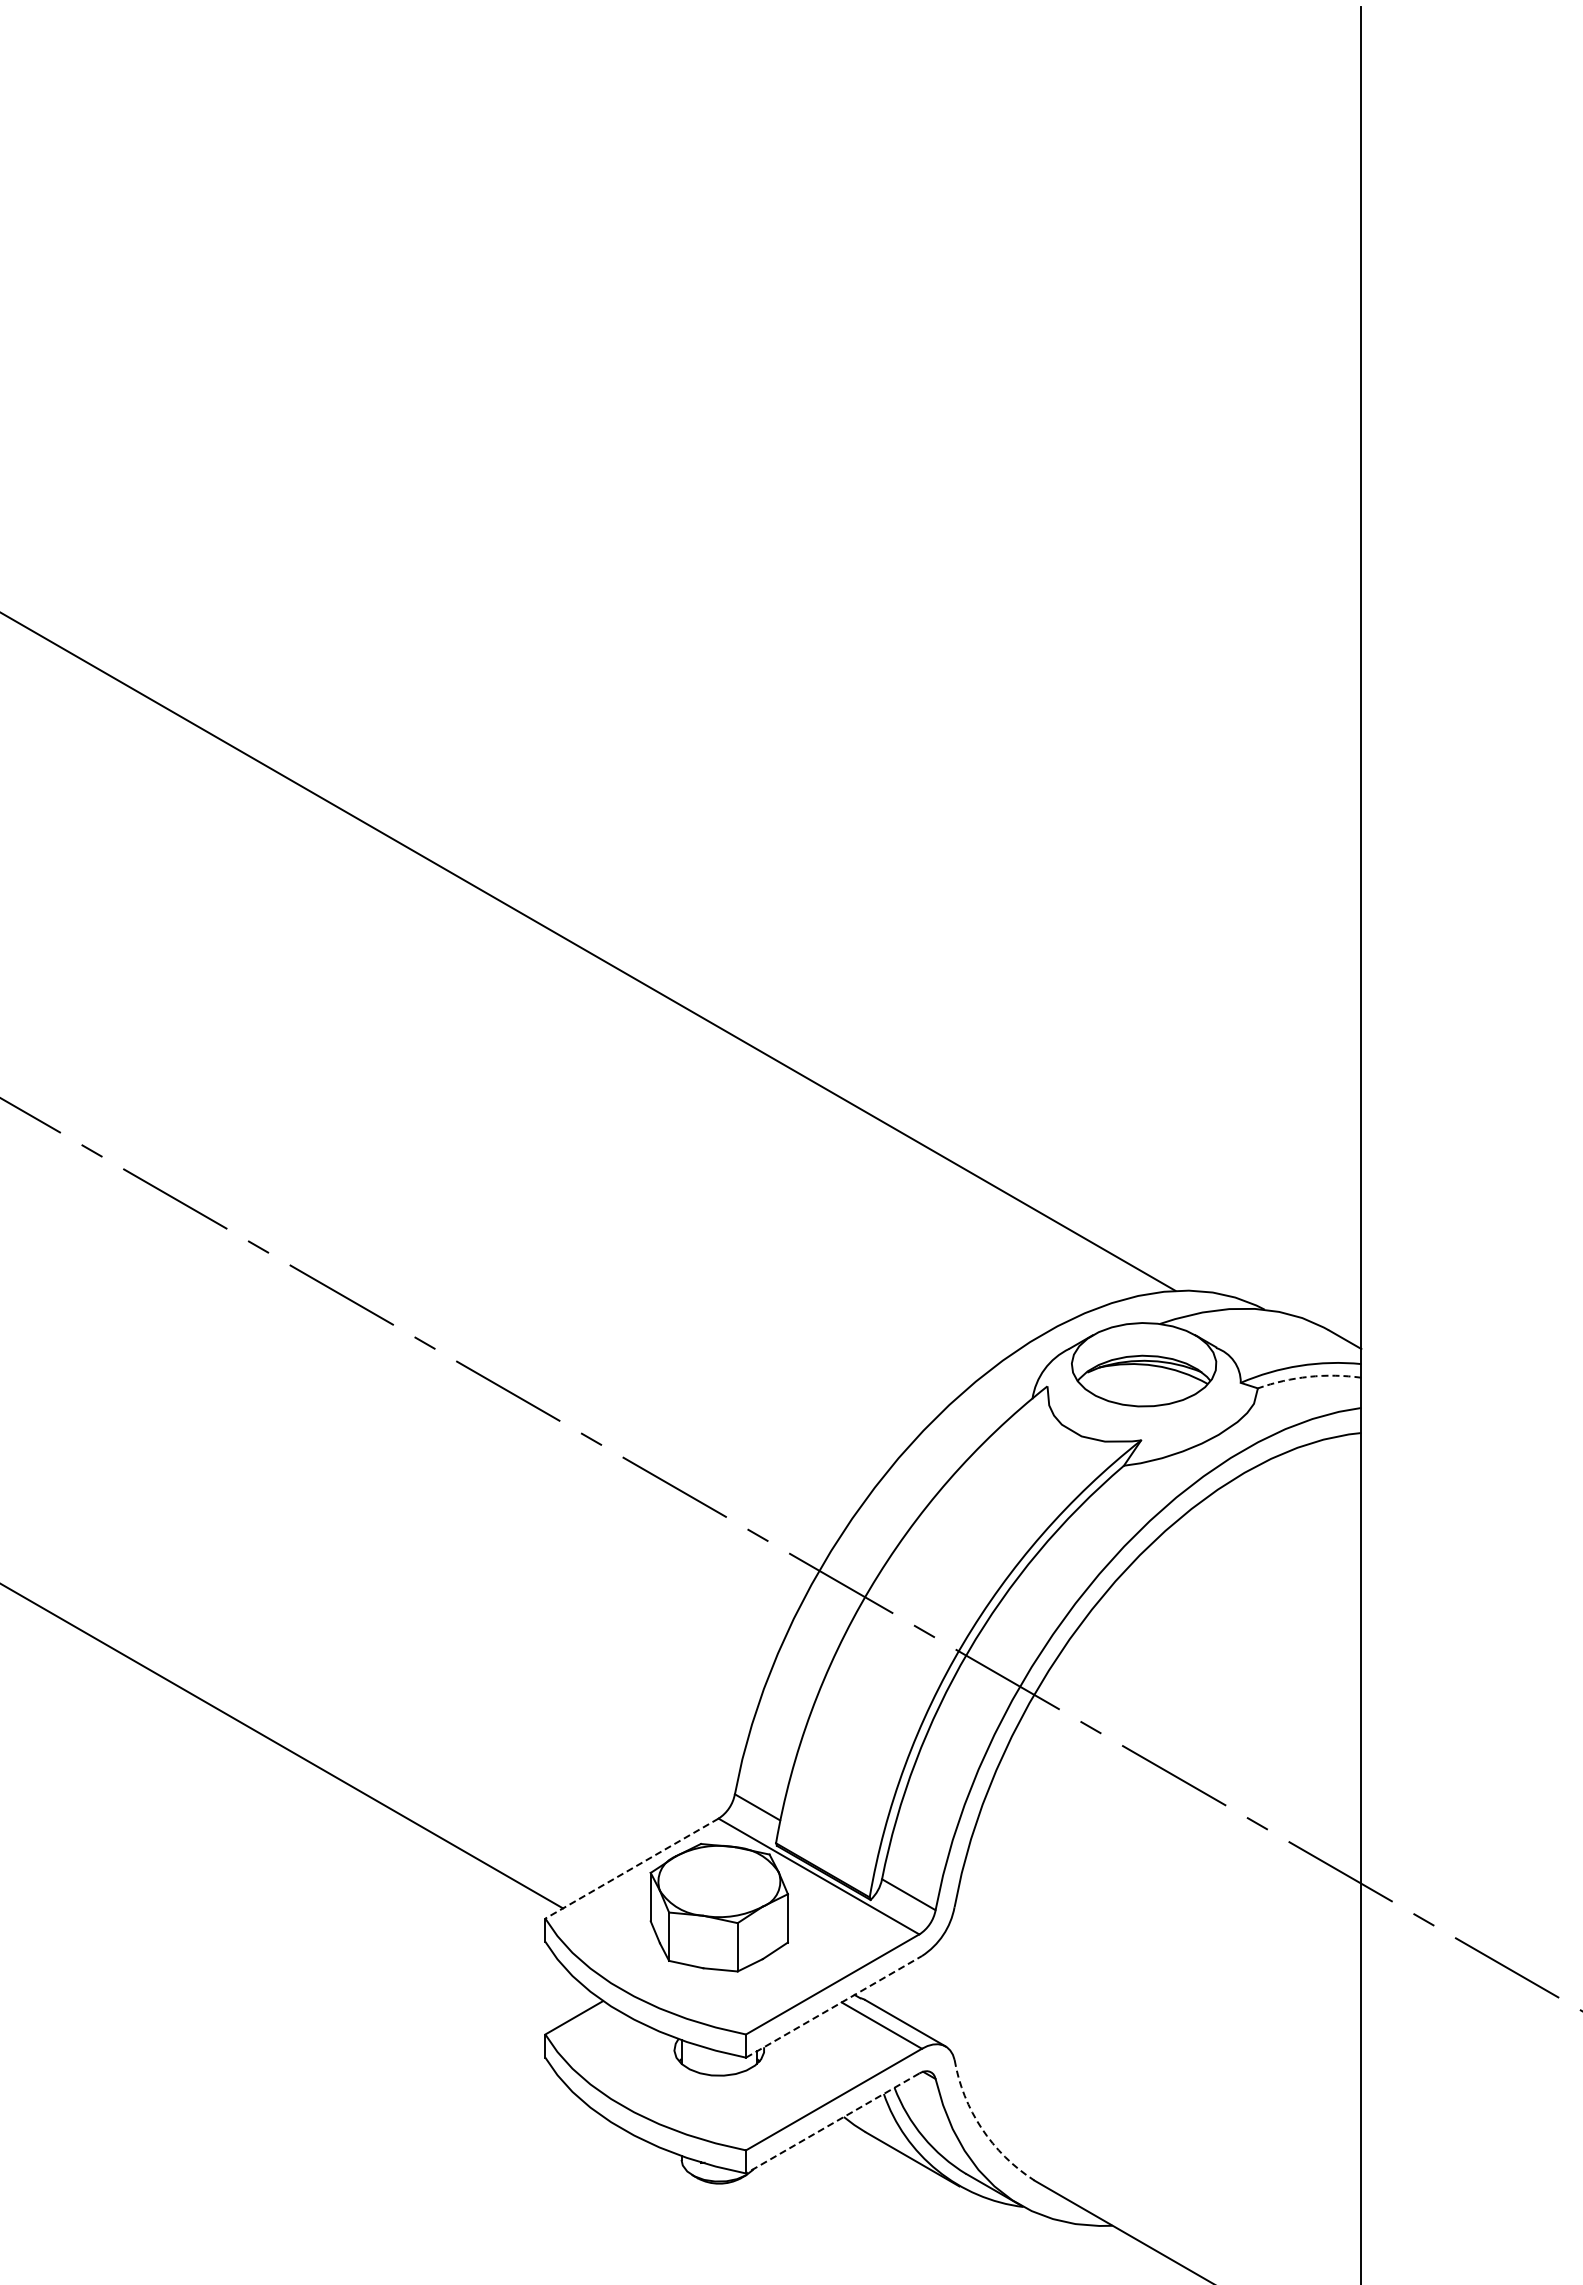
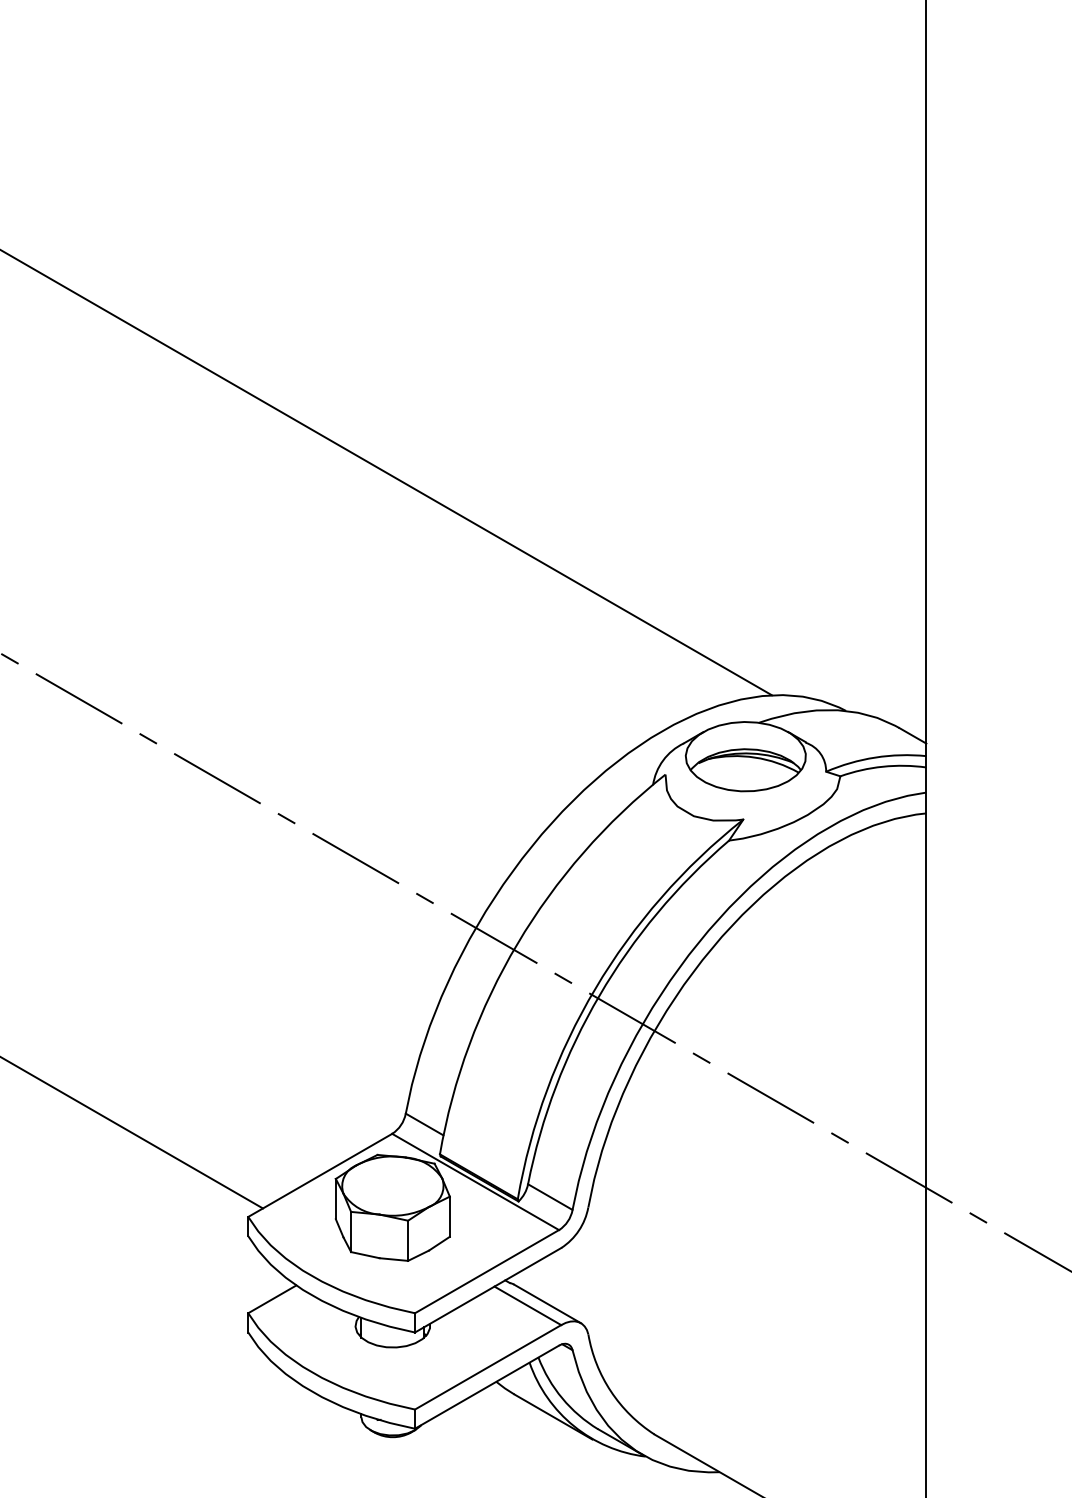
arc: (1309, 1376) -> (883, 766), dashed -> solid
line: (631, 1868) -> (319, 1175), dashed -> solid
line: (834, 2006) -> (488, 1289), dashed -> solid
line: (832, 2123) -> (486, 1387), dashed -> solid
arc: (981, 2128) -> (610, 1391), dashed -> solid

